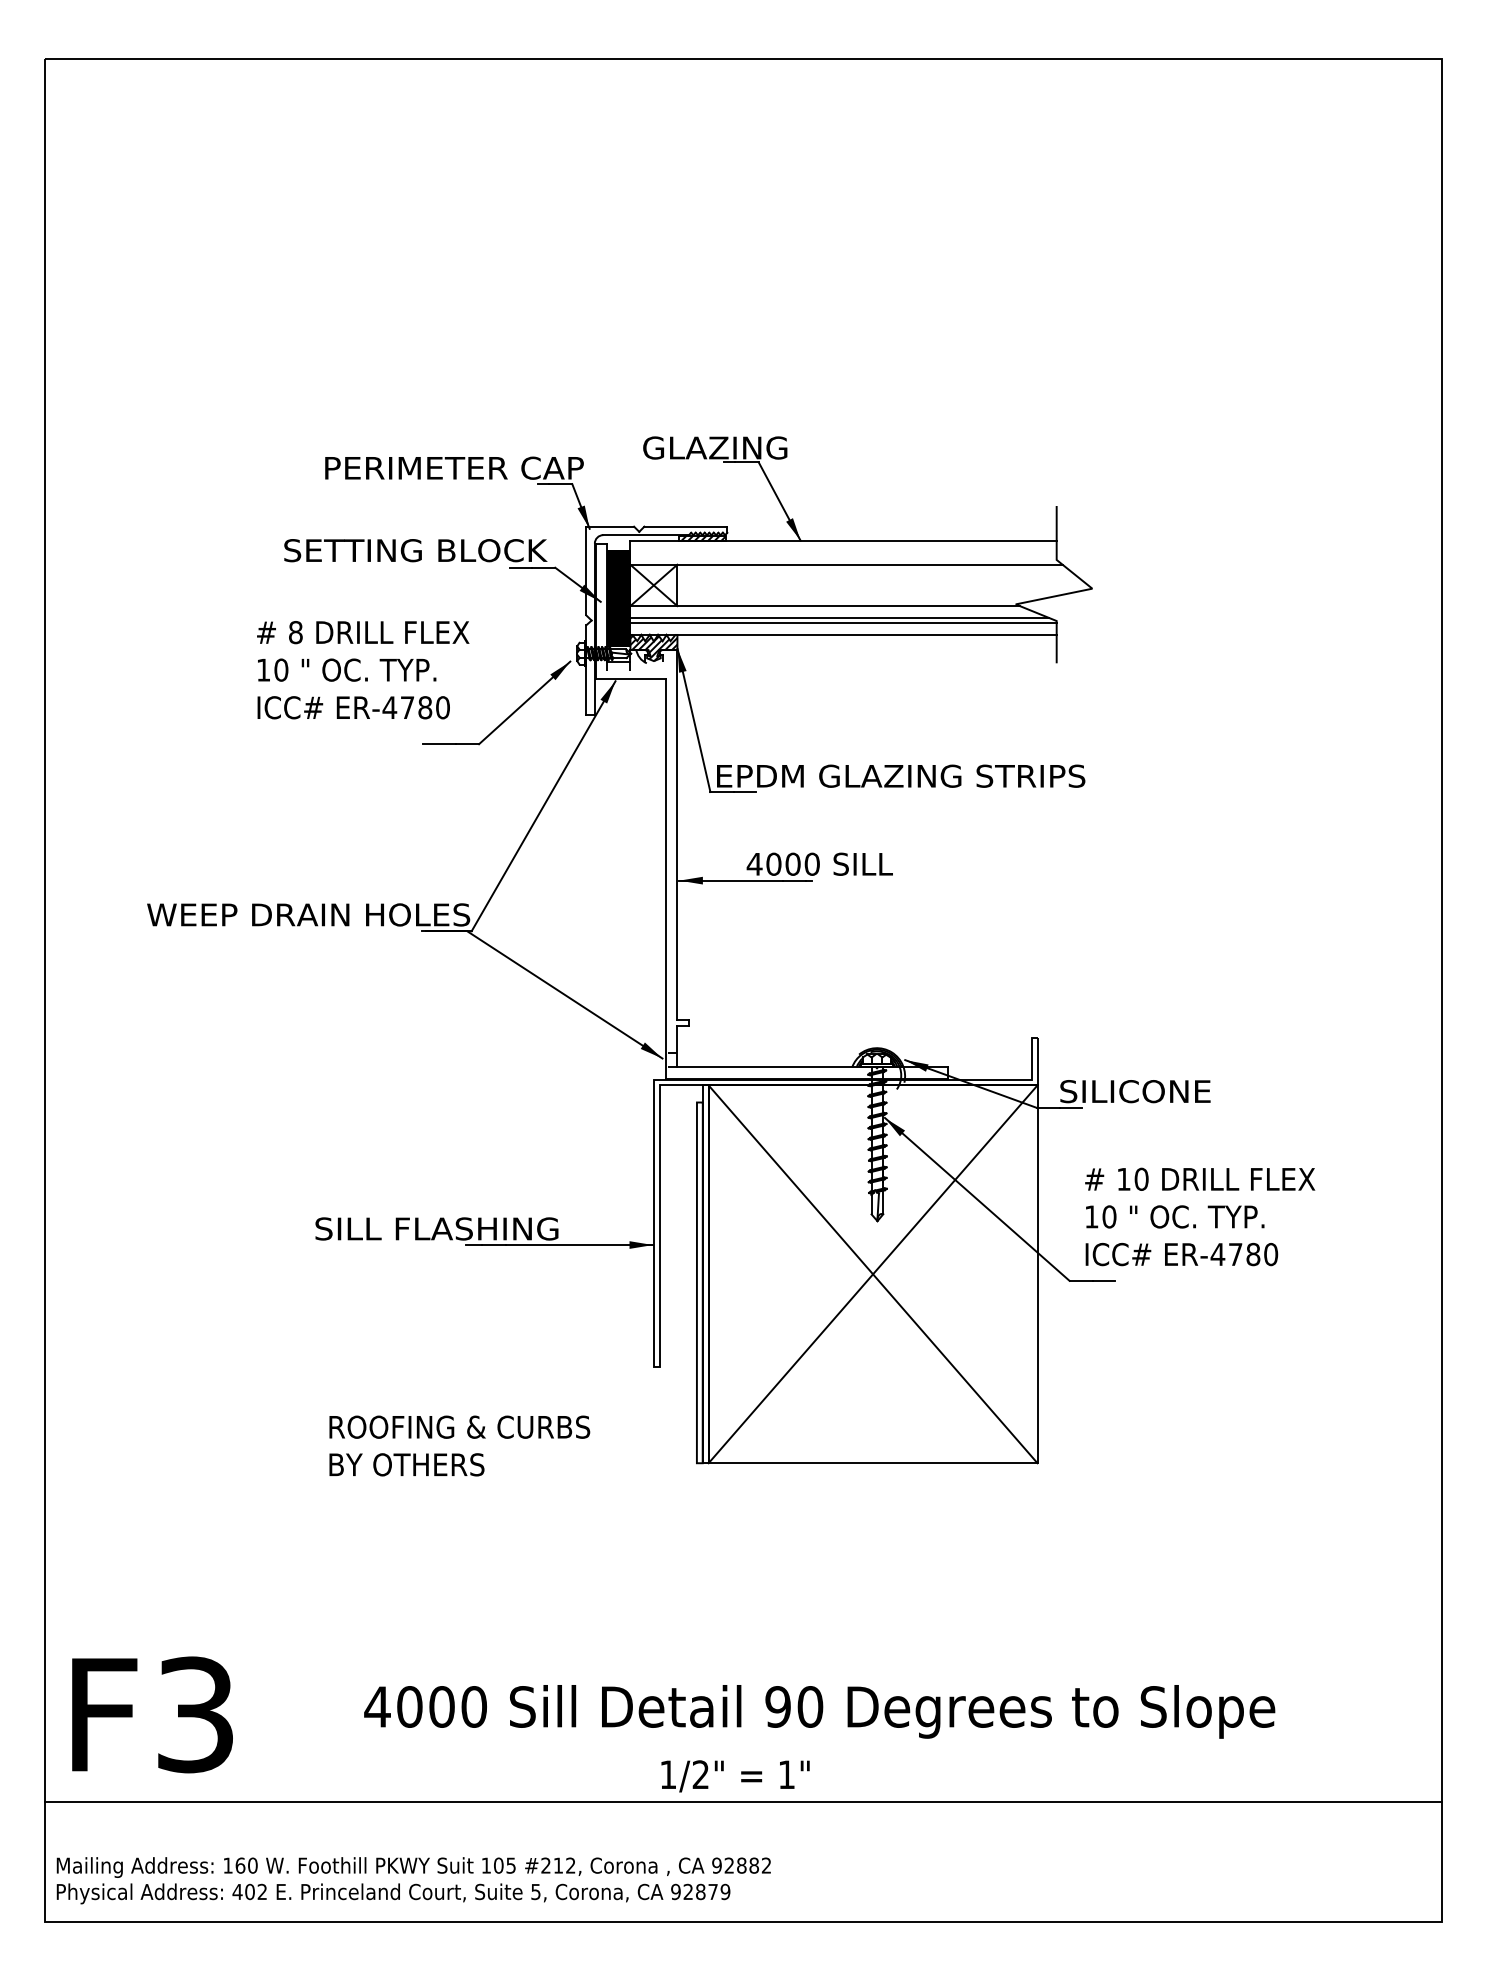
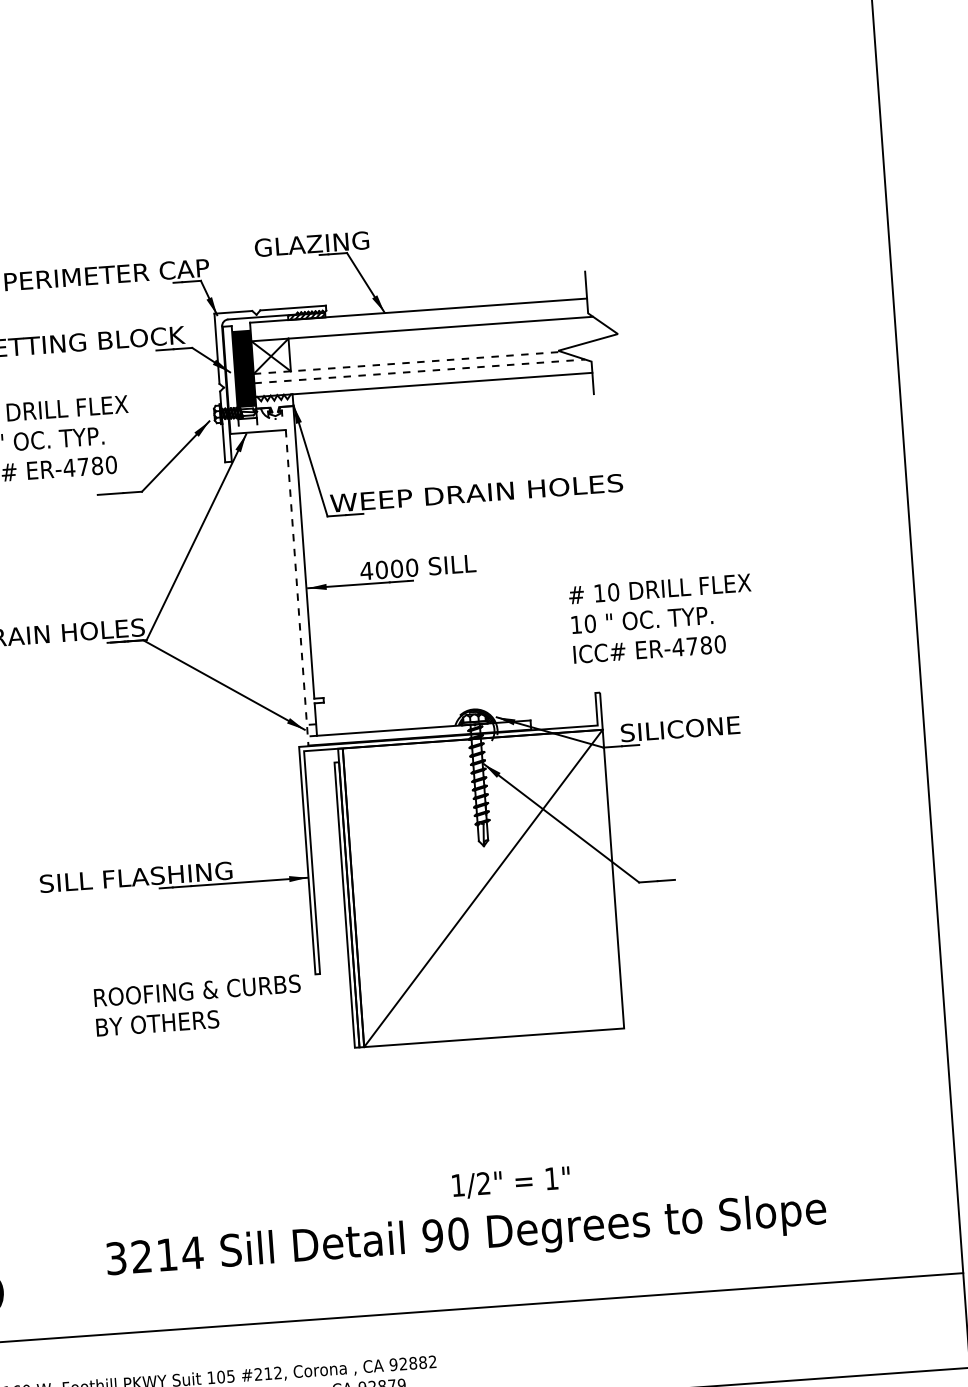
line: (825, 606) -> (408, 363), solid -> dashed
line: (840, 617) -> (420, 371), solid -> dashed
line: (843, 623) -> (423, 375), removed
hatch: (653, 647) -> (274, 405), removed
text: (900, 775) -> (476, 492), EPDM GLAZING STRIPS -> WEEP DRAIN HOLES
line: (665, 879) -> (297, 588), solid -> dashed
text: (1200, 1216) -> (662, 618), moved
line: (872, 1274) -> (483, 888), removed
text: (459, 1445) -> (198, 1005), moved
text: (425, 1706) -> (154, 1255), 4000 -> 3214
text: (735, 1776) -> (511, 1182), moved

